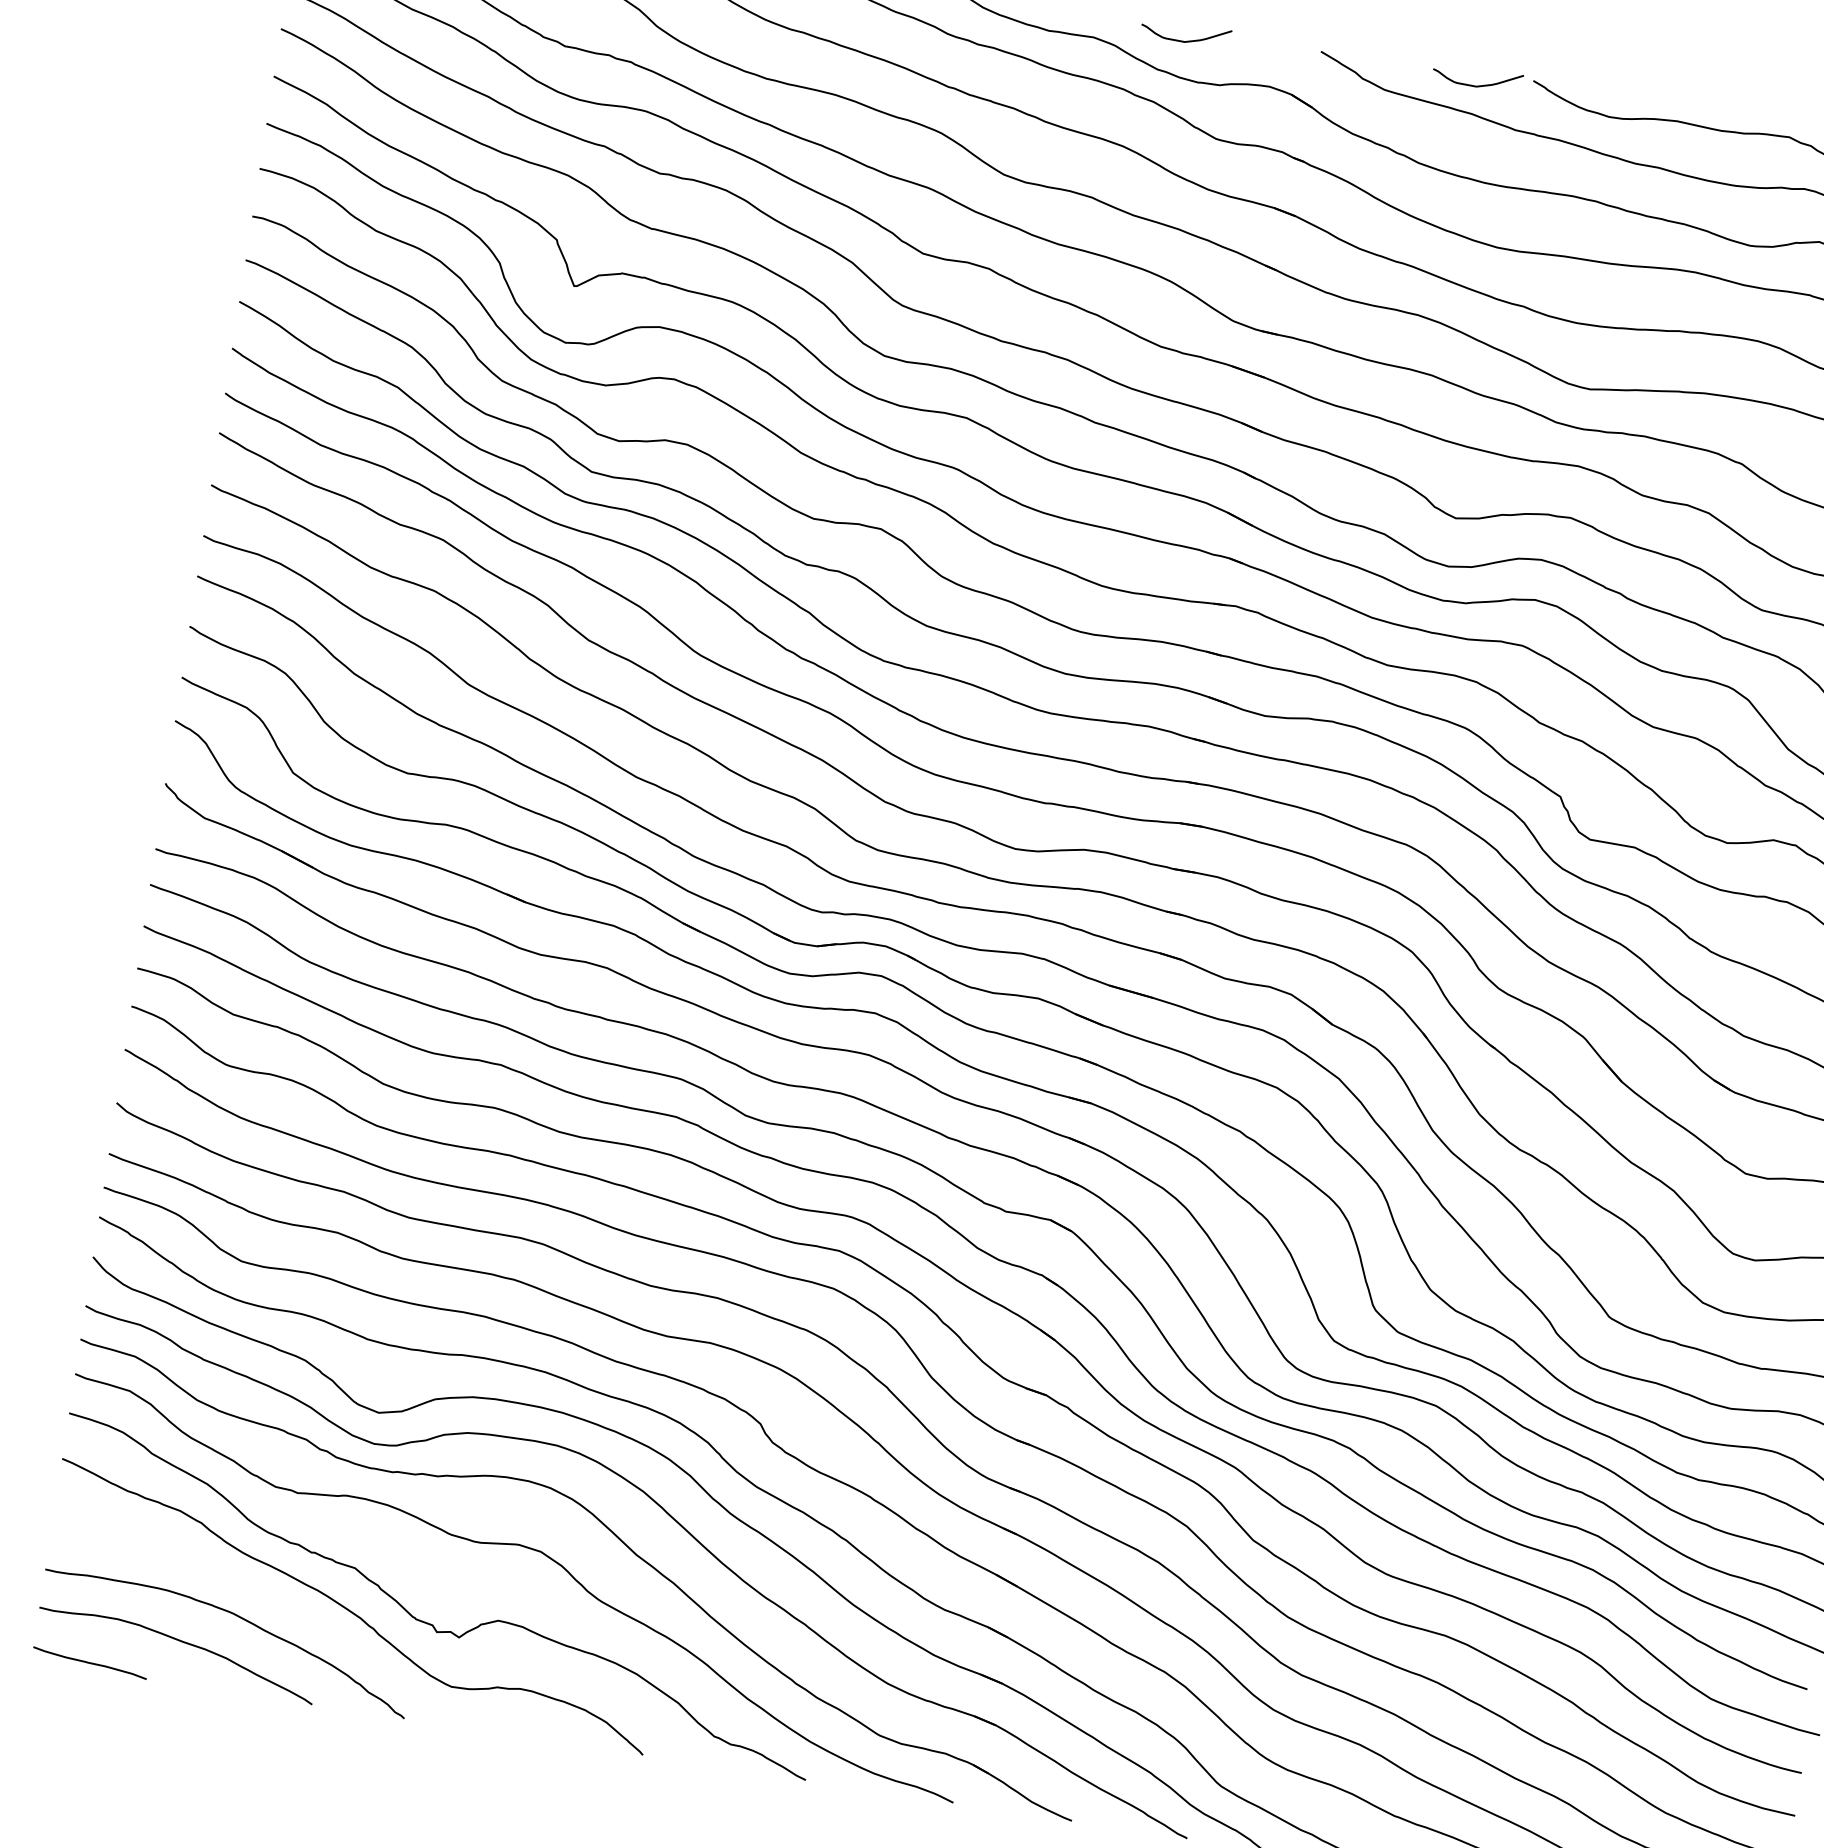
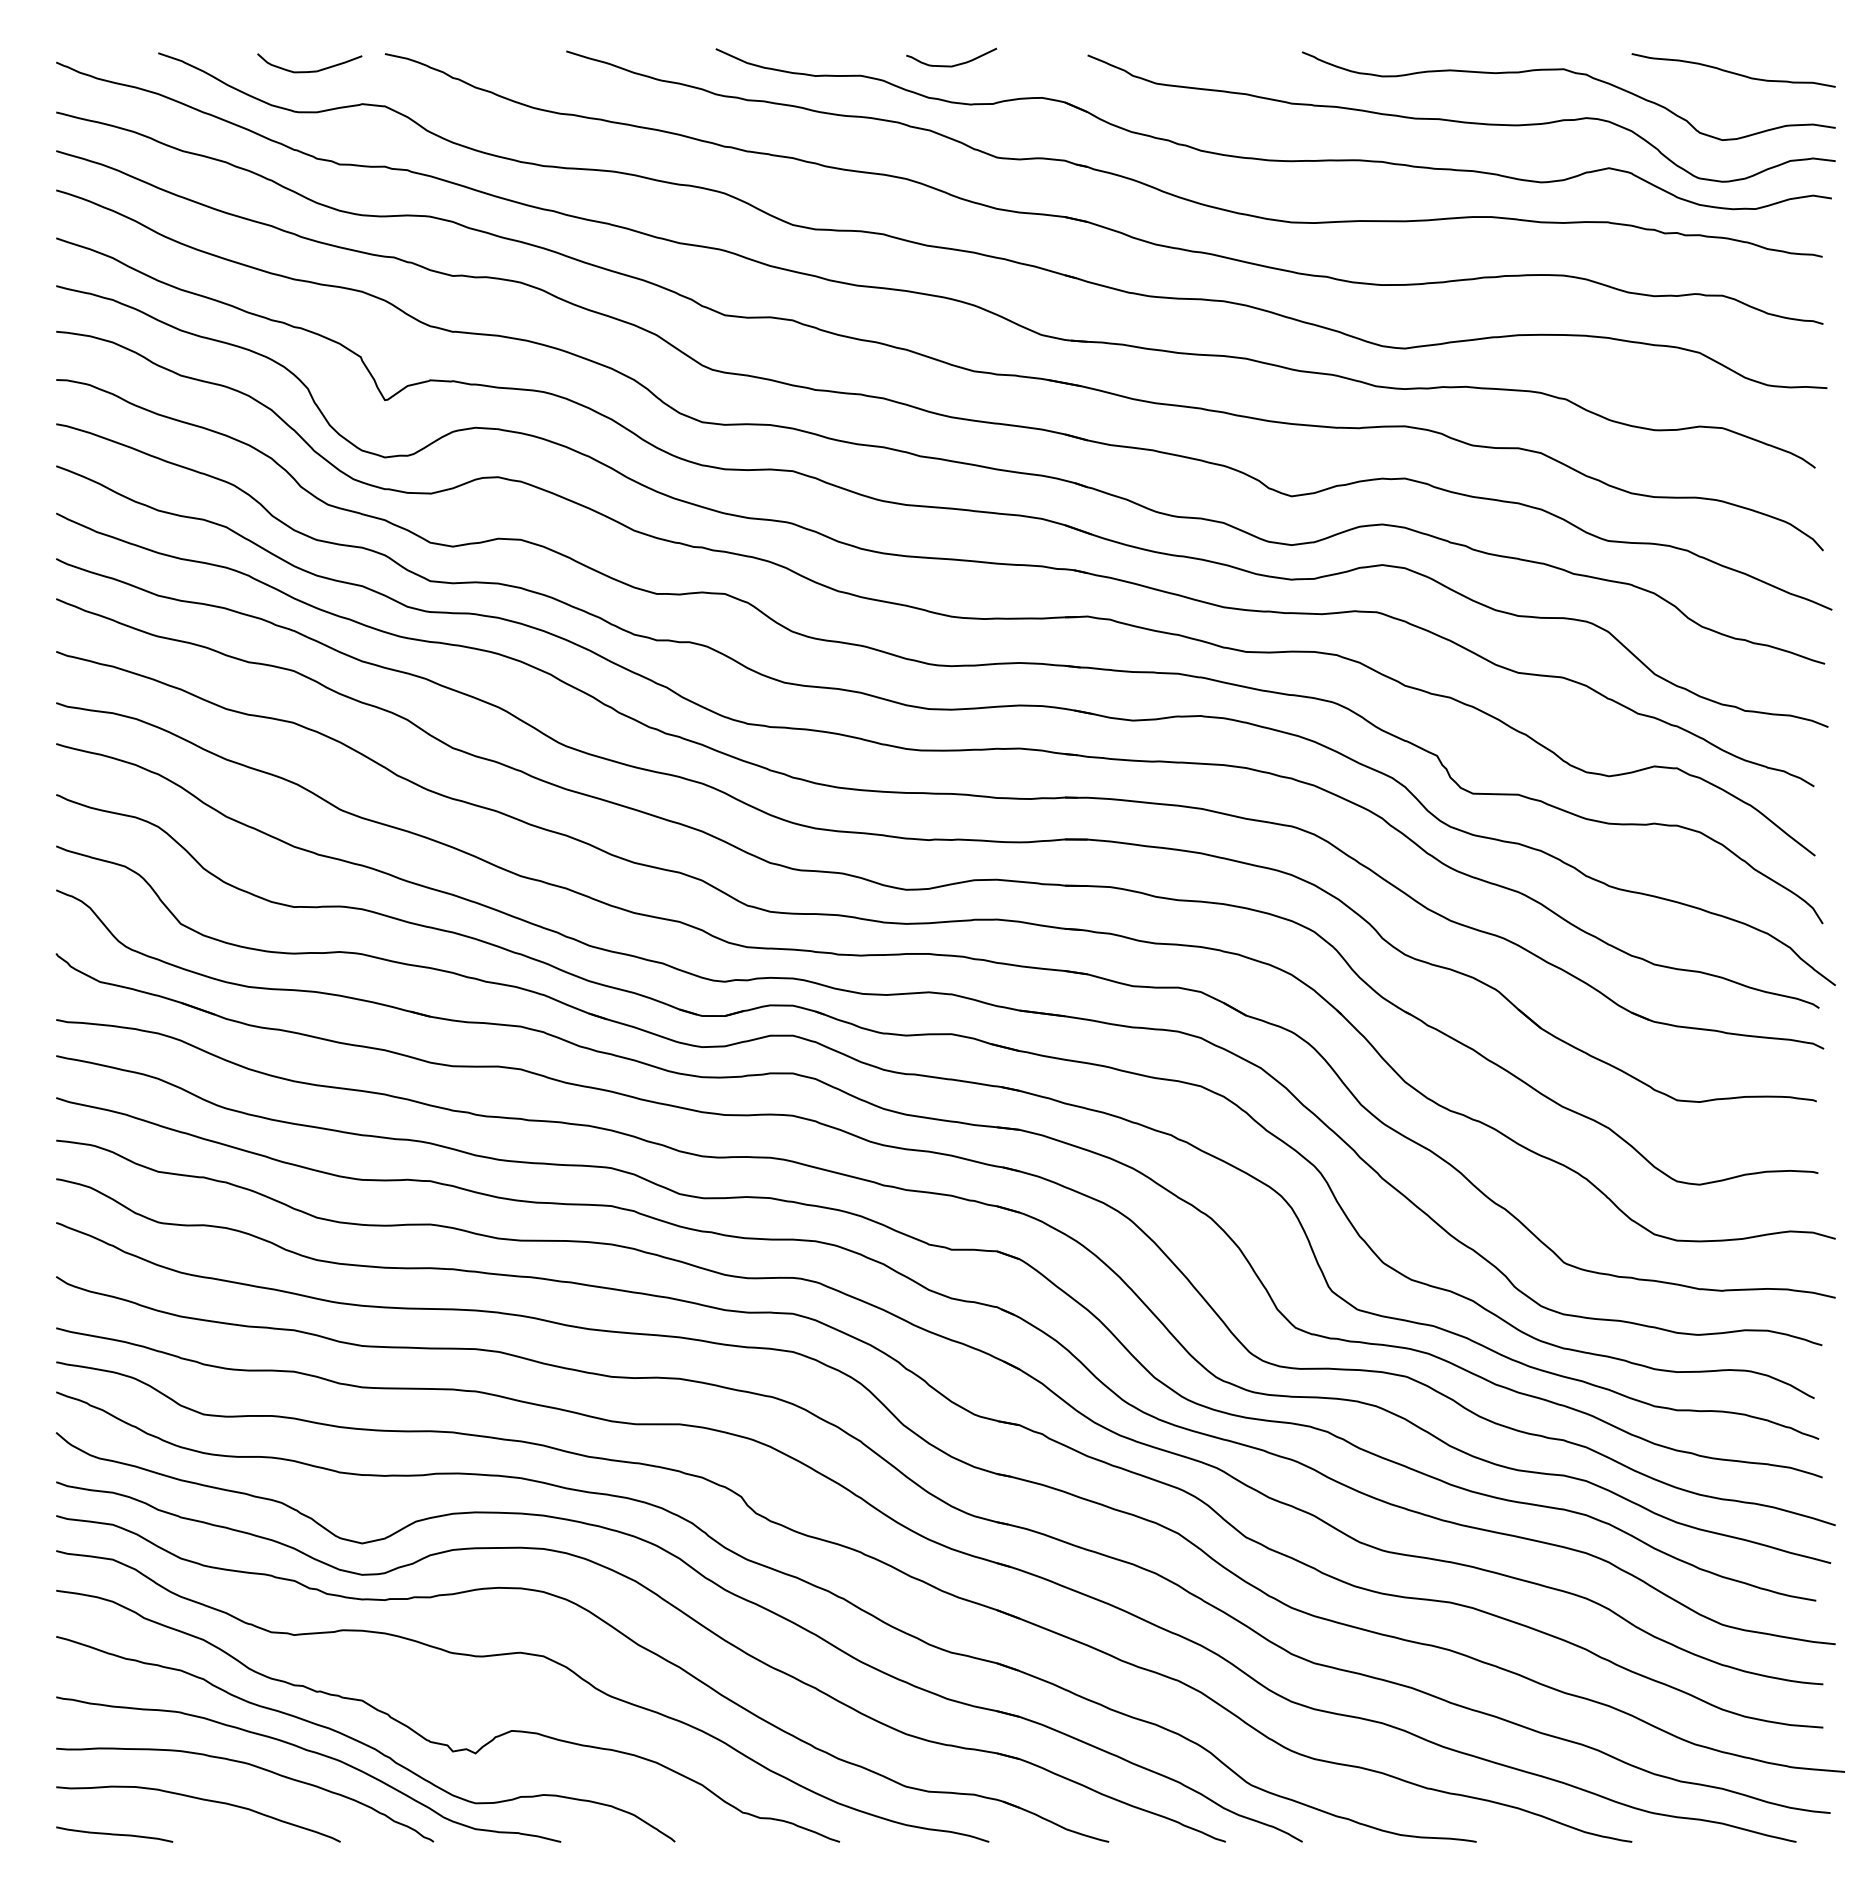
curve: (1479, 85) -> (1249, 64), removed
curve: (299, 1613) -> (314, 1753), added

